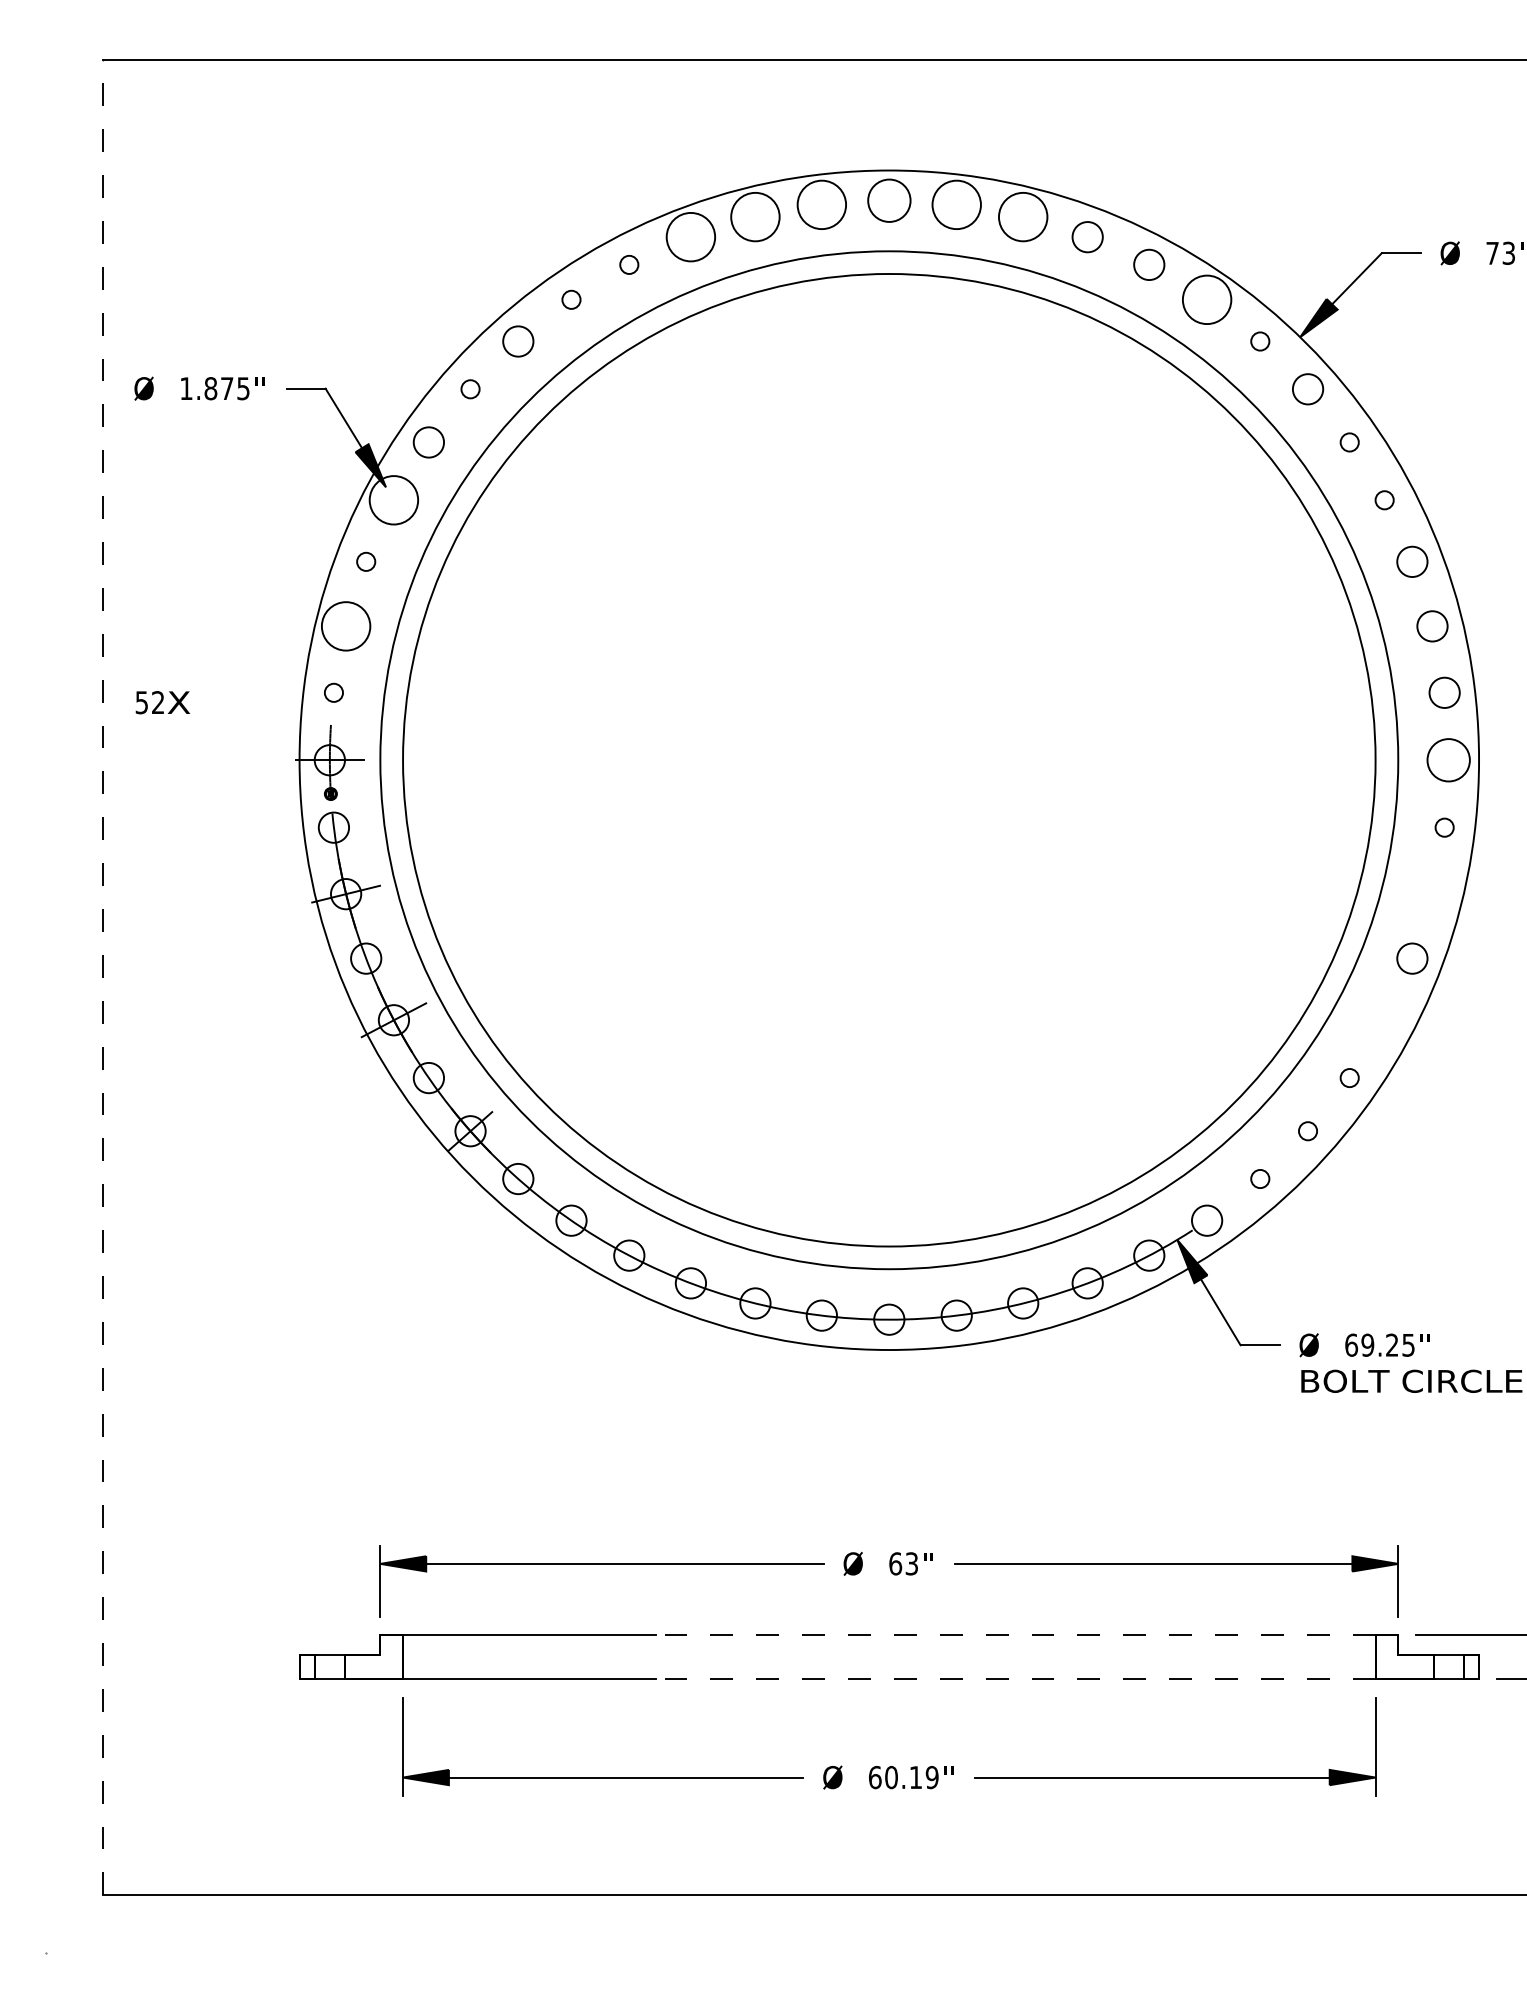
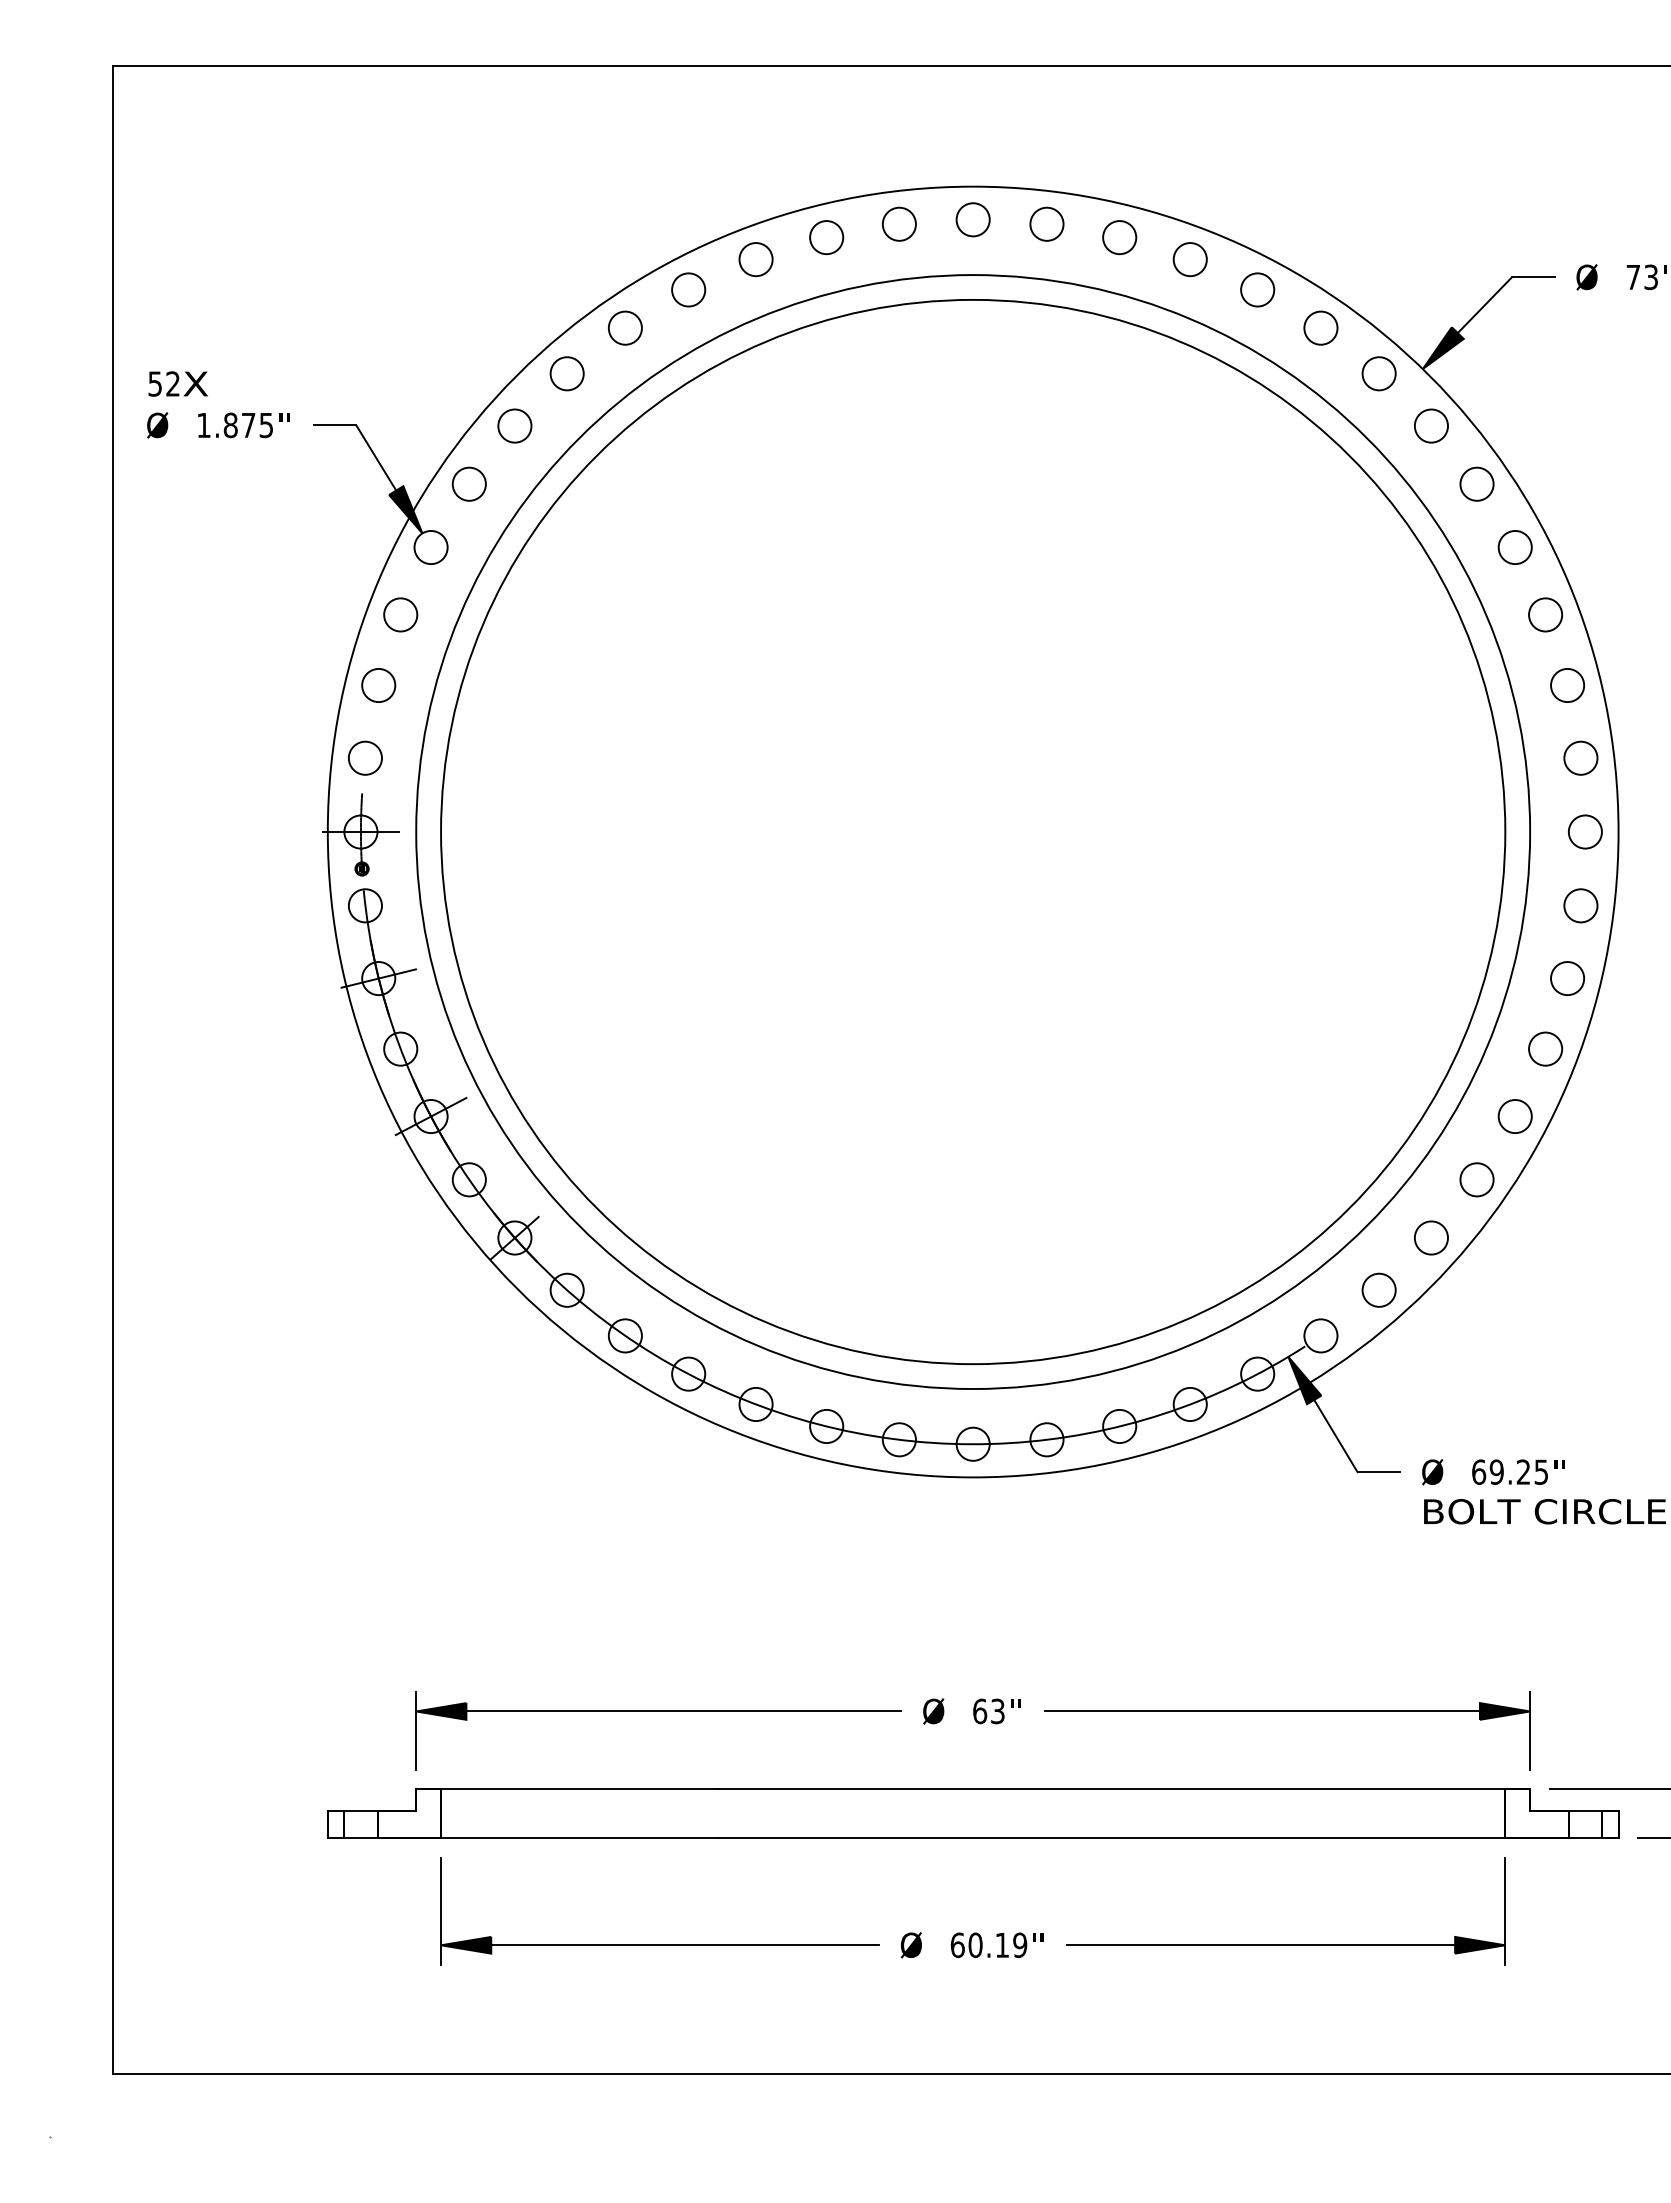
circle: (888, 200) -> (972, 219), size x0.71
circle: (821, 204) -> (898, 223), size x0.62
circle: (956, 204) -> (1046, 223), size x0.62
circle: (755, 216) -> (826, 237), size x0.62
circle: (1023, 216) -> (1119, 237), size x0.62
circle: (690, 237) -> (755, 259), size x0.62
circle: (629, 264) -> (688, 289), size x1.67
circle: (570, 299) -> (624, 327), size x1.67
circle: (1206, 299) -> (1320, 327), size x0.62
circle: (1259, 341) -> (1378, 373), size x1.67
circle: (470, 388) -> (514, 425), size x1.67
circle: (1349, 441) -> (1476, 483), size x1.67
circle: (393, 500) -> (430, 547), size x0.62
circle: (1383, 500) -> (1514, 547), size x1.67
circle: (365, 561) -> (400, 614), size x1.67
circle: (345, 626) -> (378, 685), size x0.62
circle: (333, 692) -> (364, 757), size x1.67
text: (162, 702) -> (177, 383), moved
circle: (1448, 759) -> (1585, 831), size x0.71
circle: (1444, 827) -> (1580, 905), size x1.67
circle: (1432, 894) -> (1567, 978), added
line: (102, 977) -> (112, 1069), dashed -> solid
circle: (1383, 1020) -> (1514, 1116), added
circle: (1349, 1077) -> (1476, 1179), size x1.67
circle: (1307, 1130) -> (1430, 1237), size x1.67
circle: (1259, 1178) -> (1378, 1289), size x1.67
line: (1015, 1635) -> (1111, 1789), dashed -> solid
line: (1015, 1679) -> (1111, 1837), dashed -> solid

